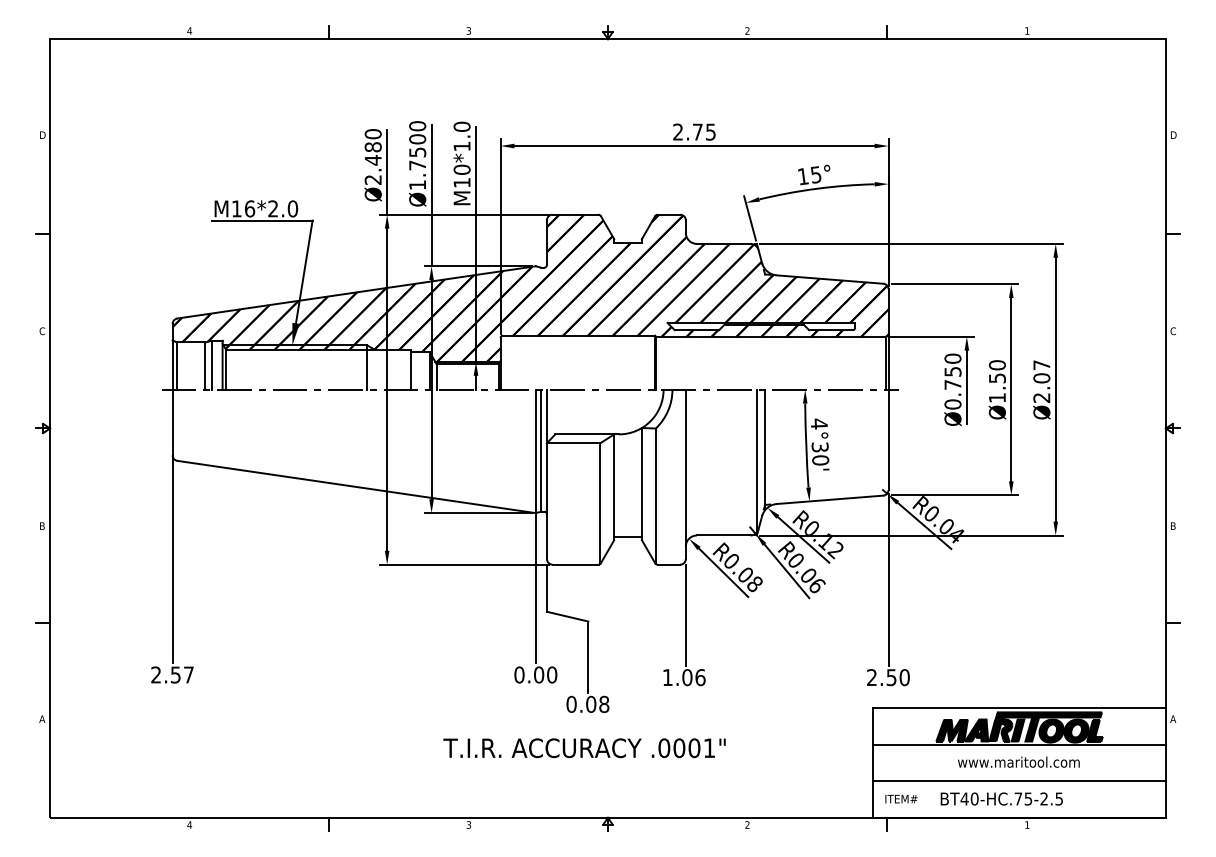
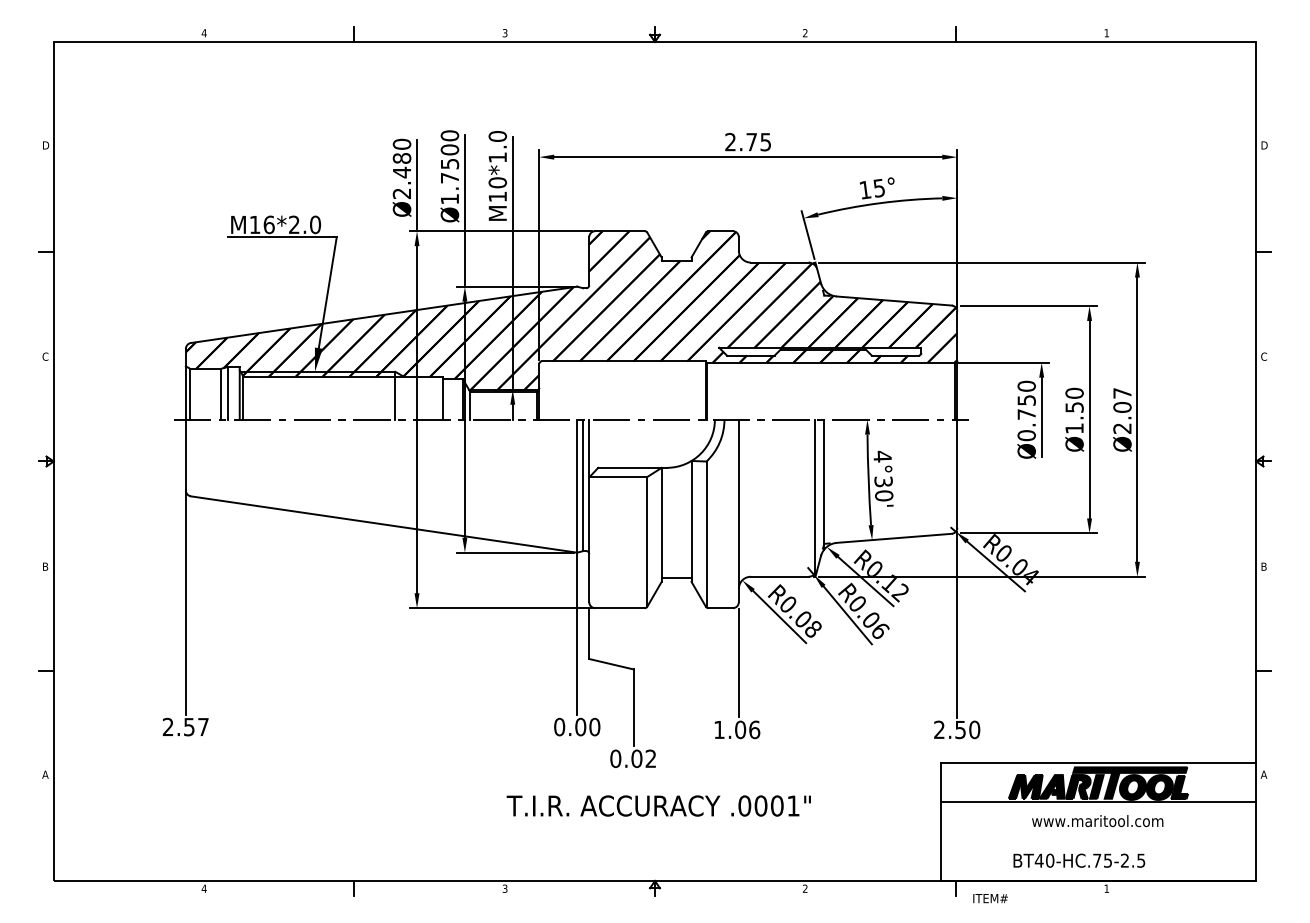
text: (604, 704) -> (651, 758), 0.08 -> 0.02
text: (584, 748) -> (658, 806), moved
line: (1019, 781) -> (1098, 841), removed
text: (901, 798) -> (990, 897), moved

